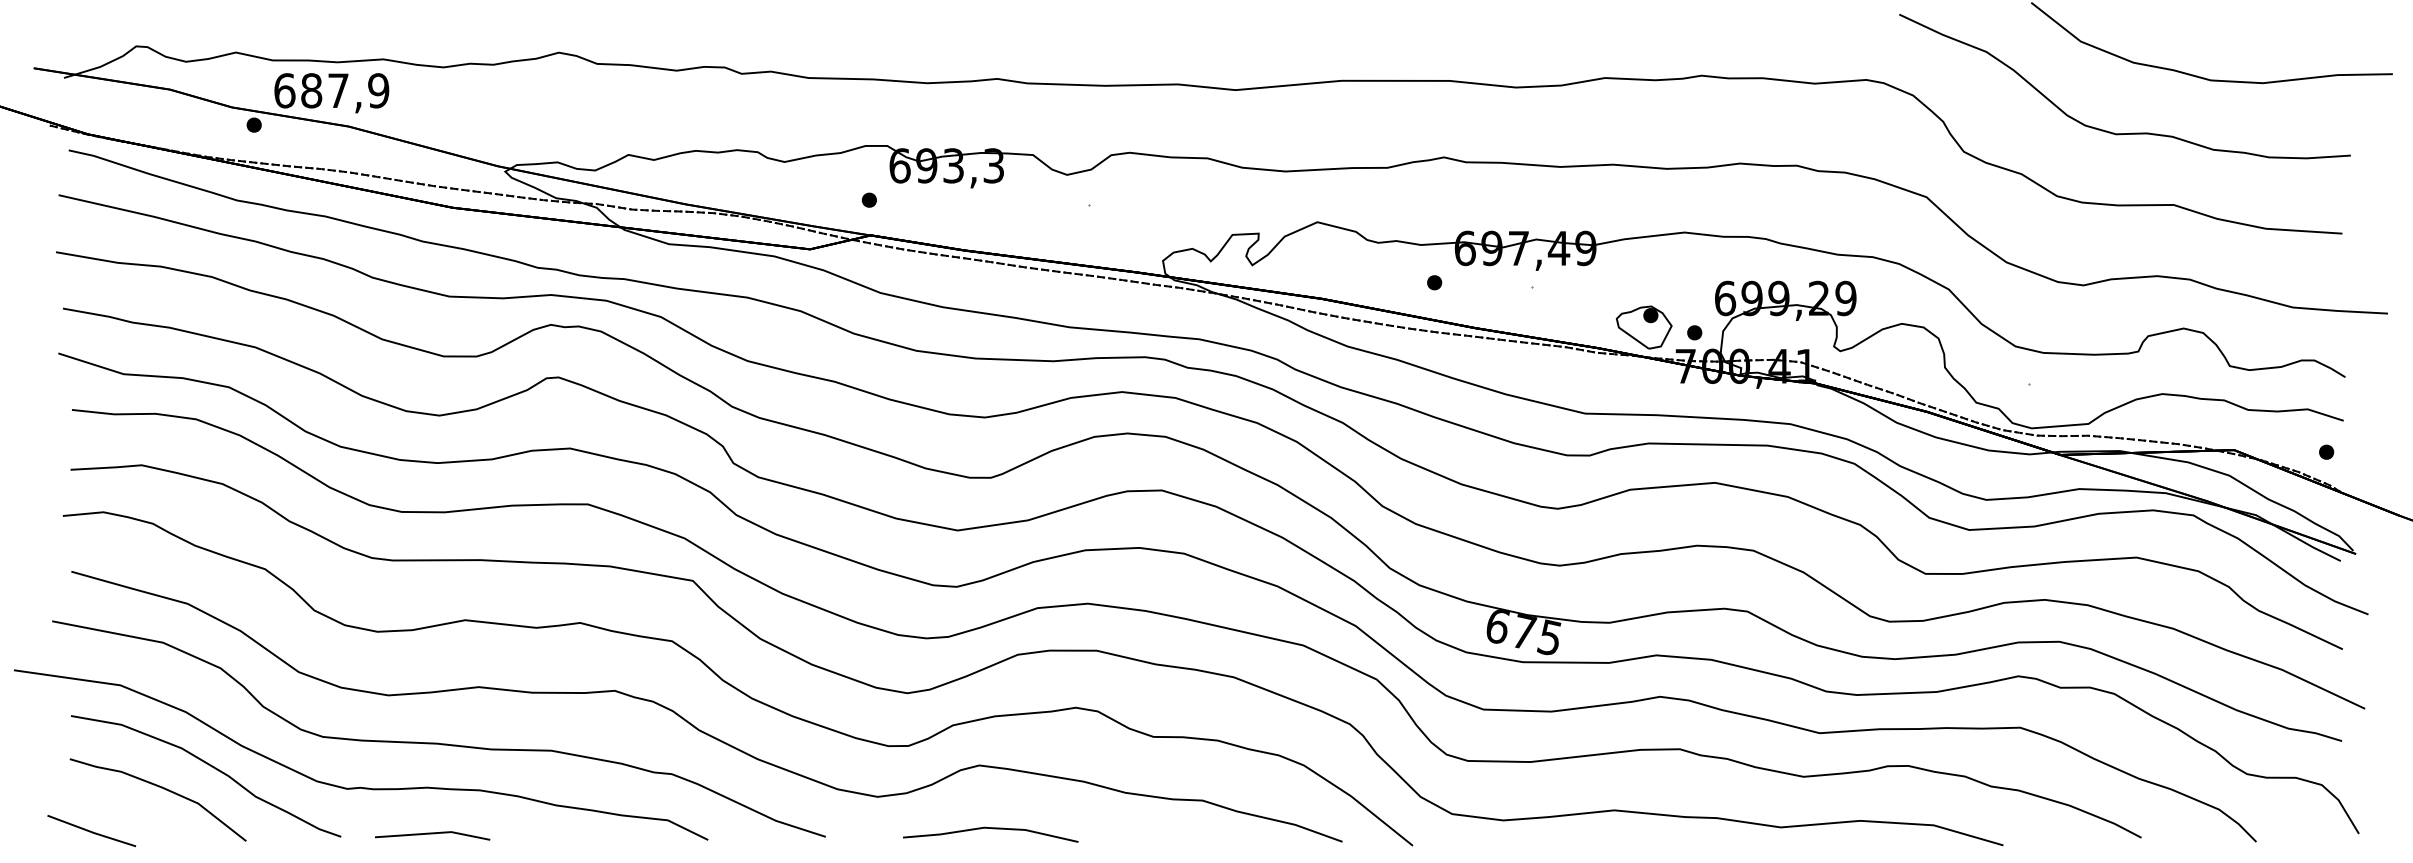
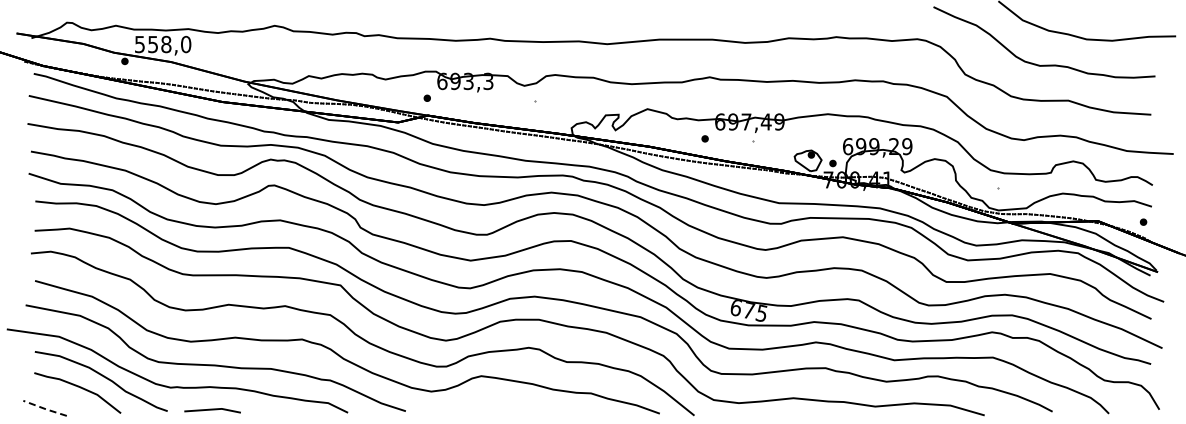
text: (330, 90) -> (162, 44), 687,9 -> 558,0
line: (989, 829) -> (486, 407), removed
line: (92, 833) -> (45, 409), solid -> dashed

